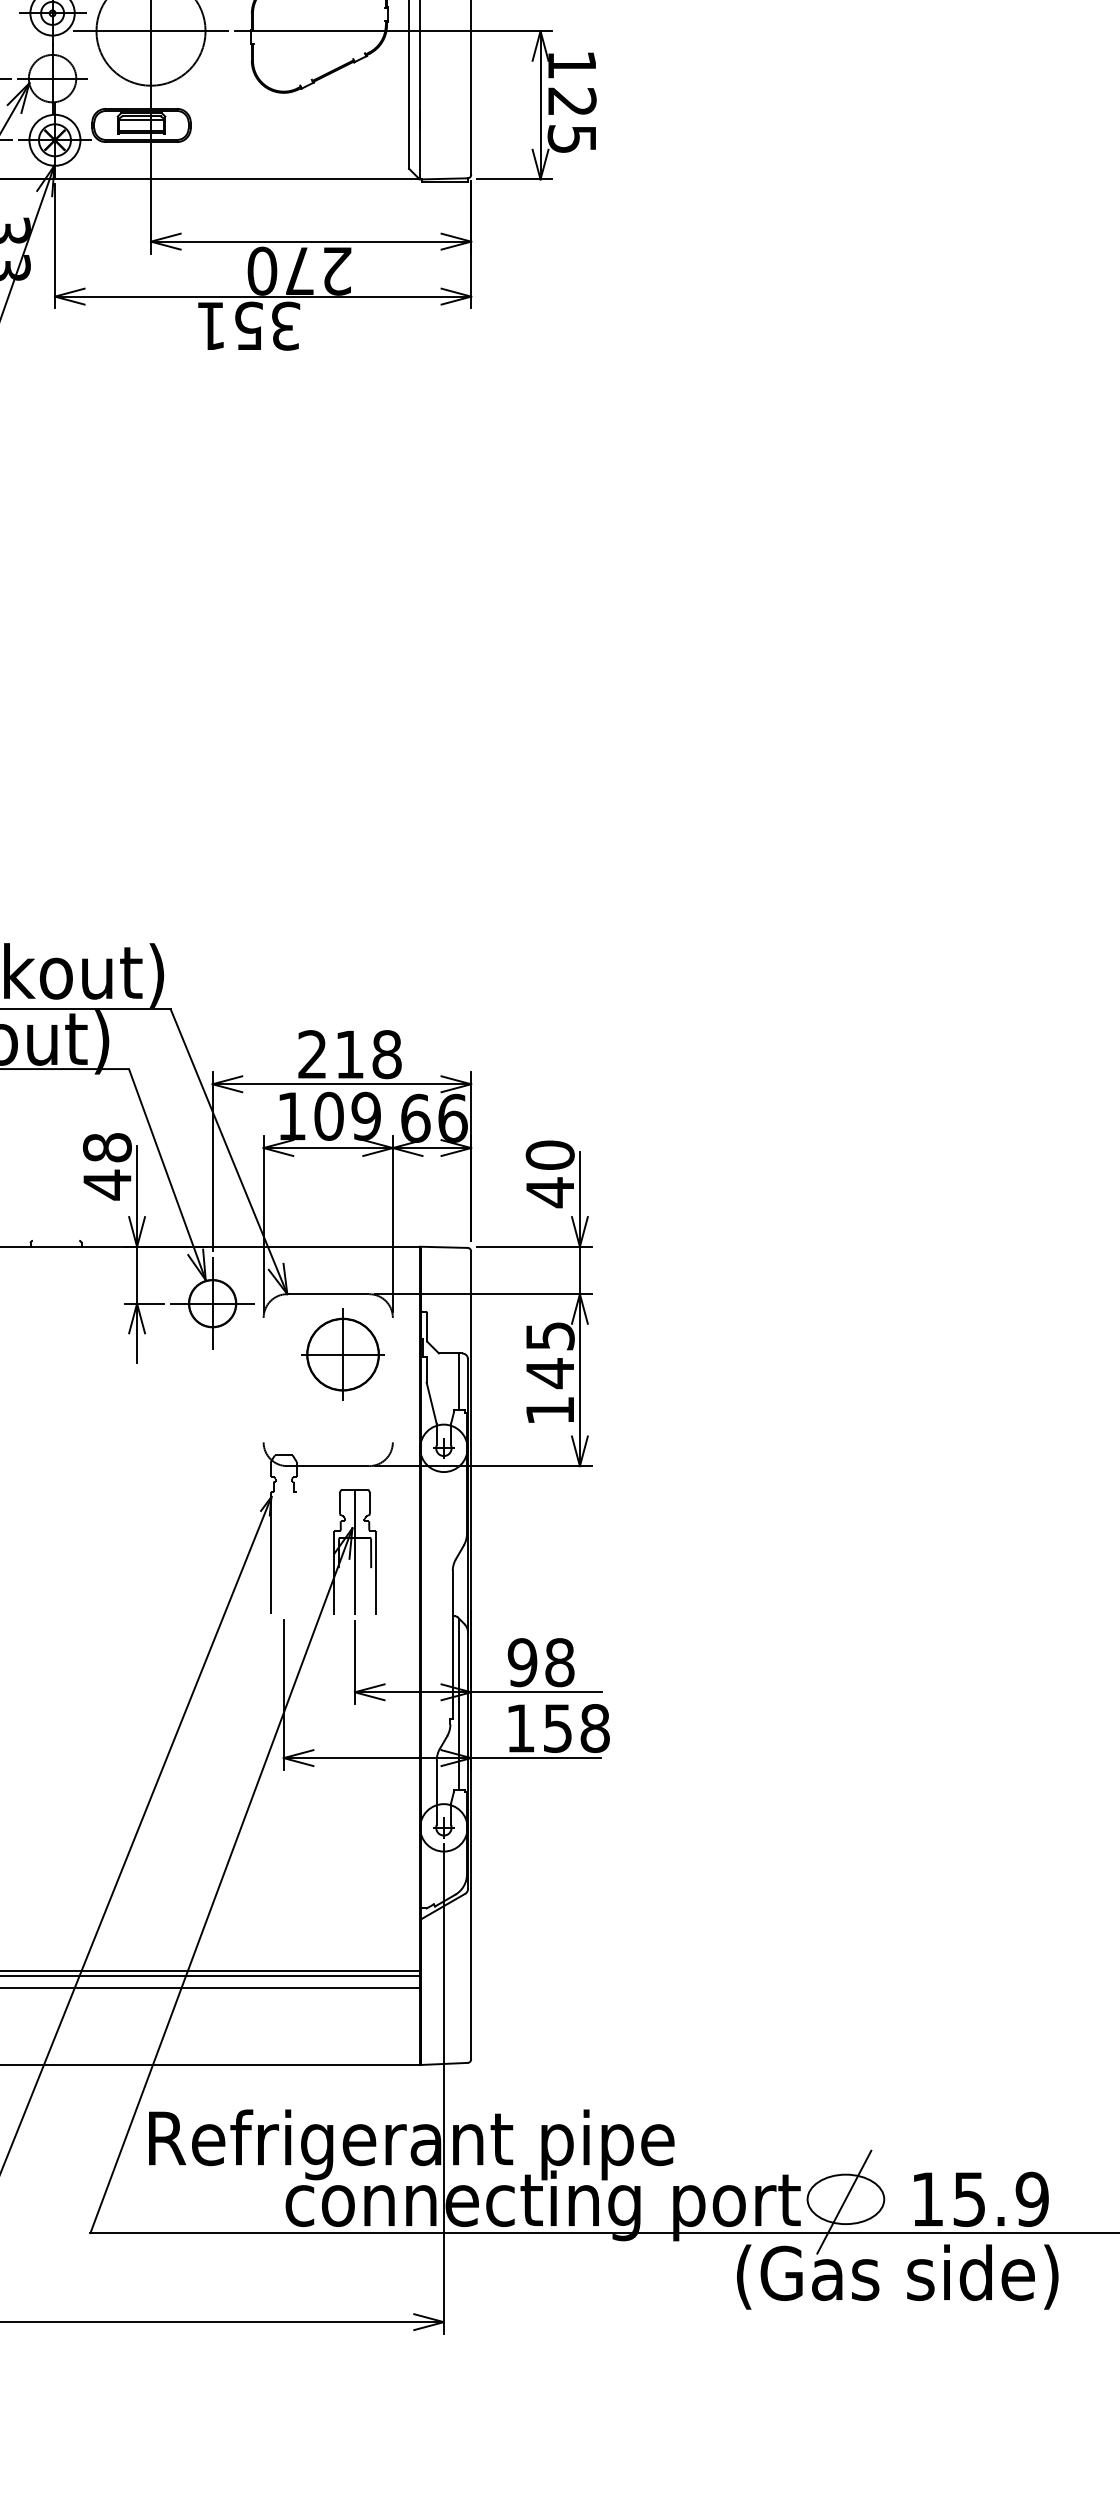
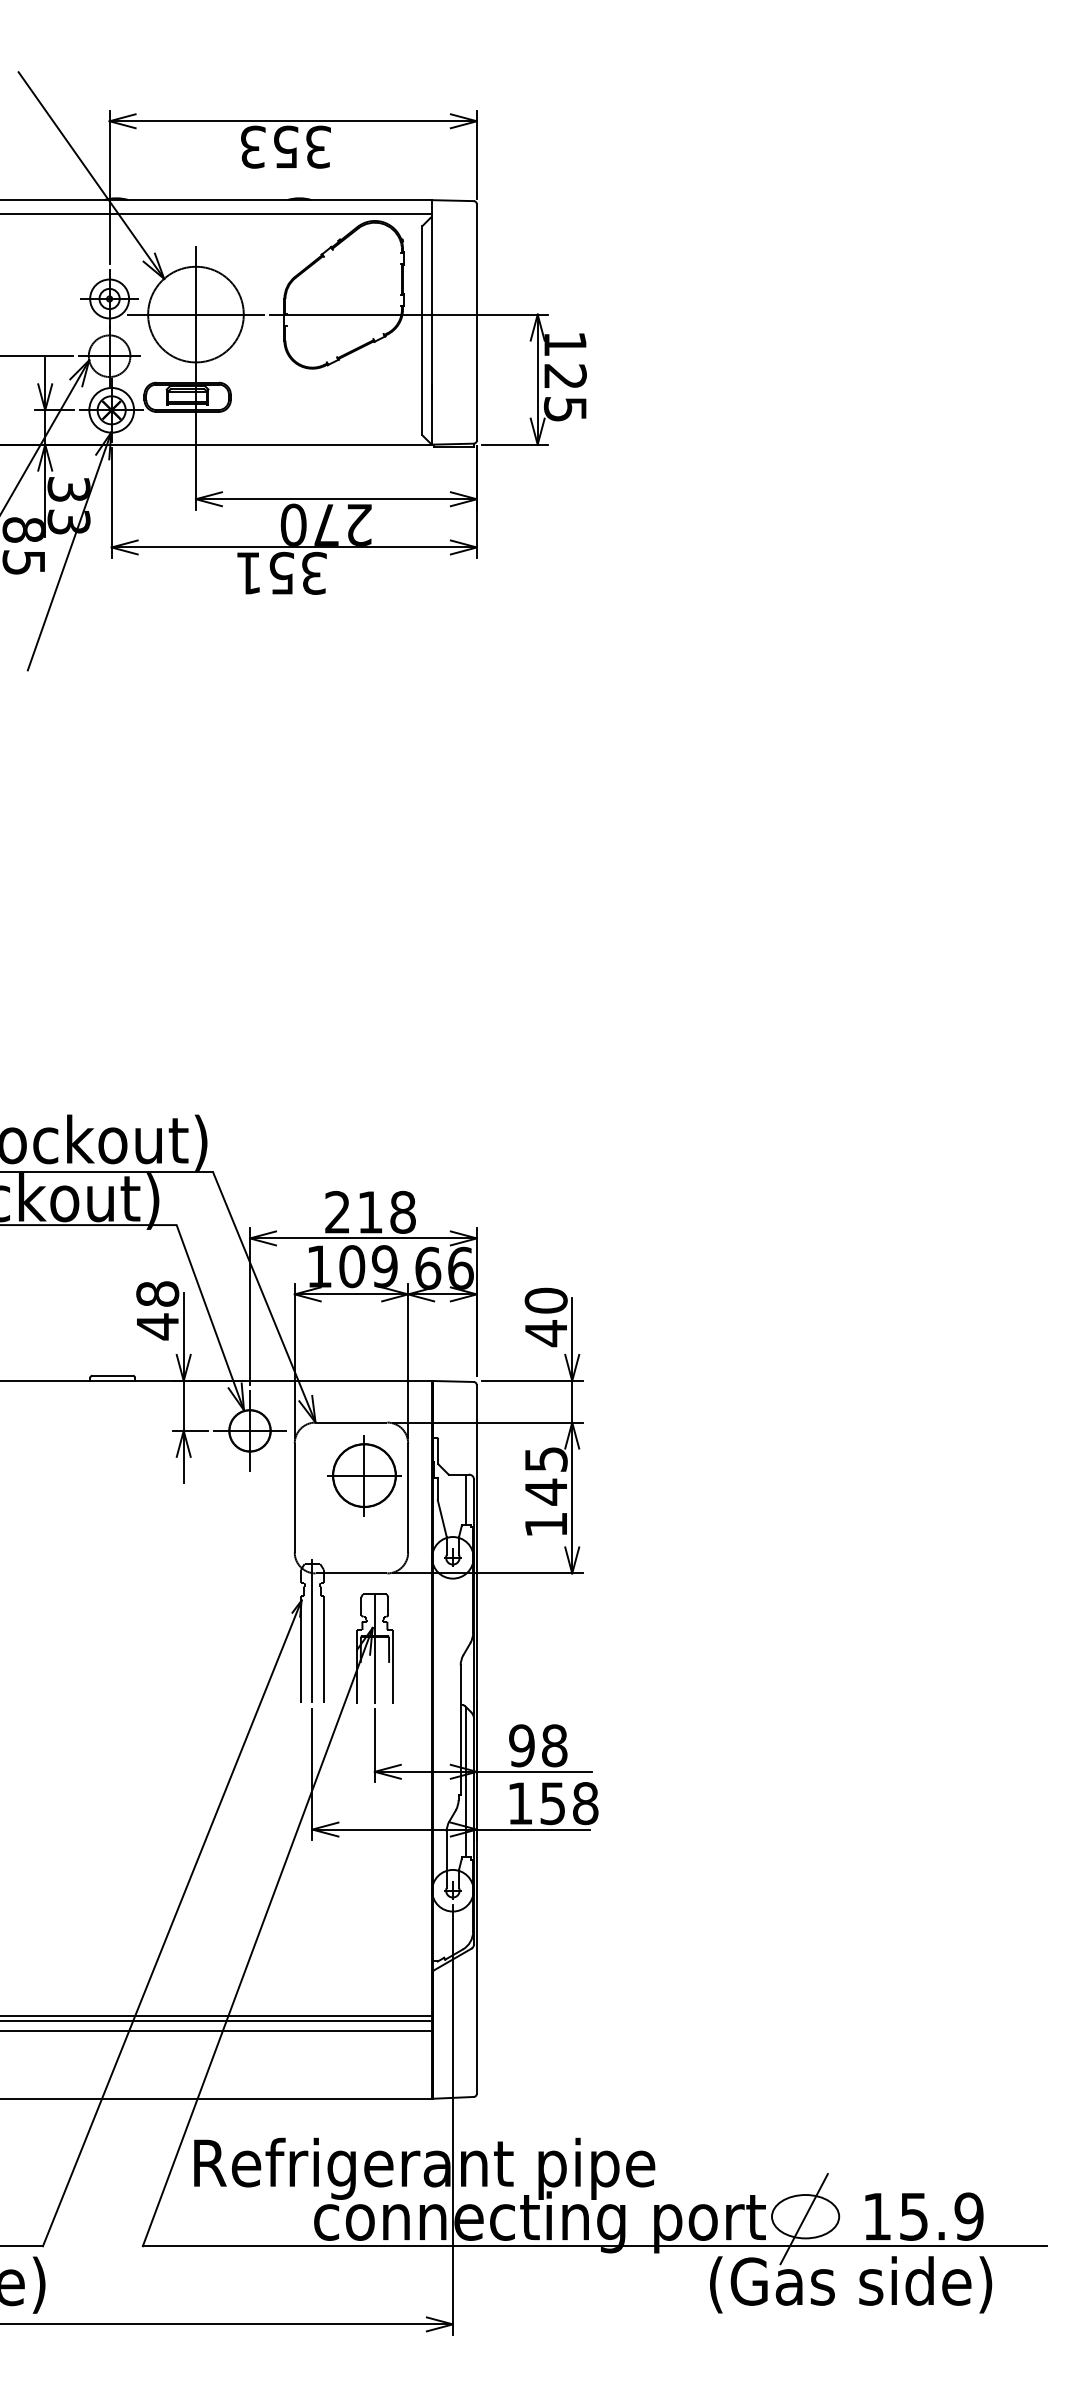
line: (55, 1240) -> (112, 1375), added
line: (263, 1379) -> (294, 1497), added
line: (393, 1379) -> (408, 1497), added
line: (283, 1531) -> (312, 1630), added
line: (296, 1552) -> (323, 1649), added

